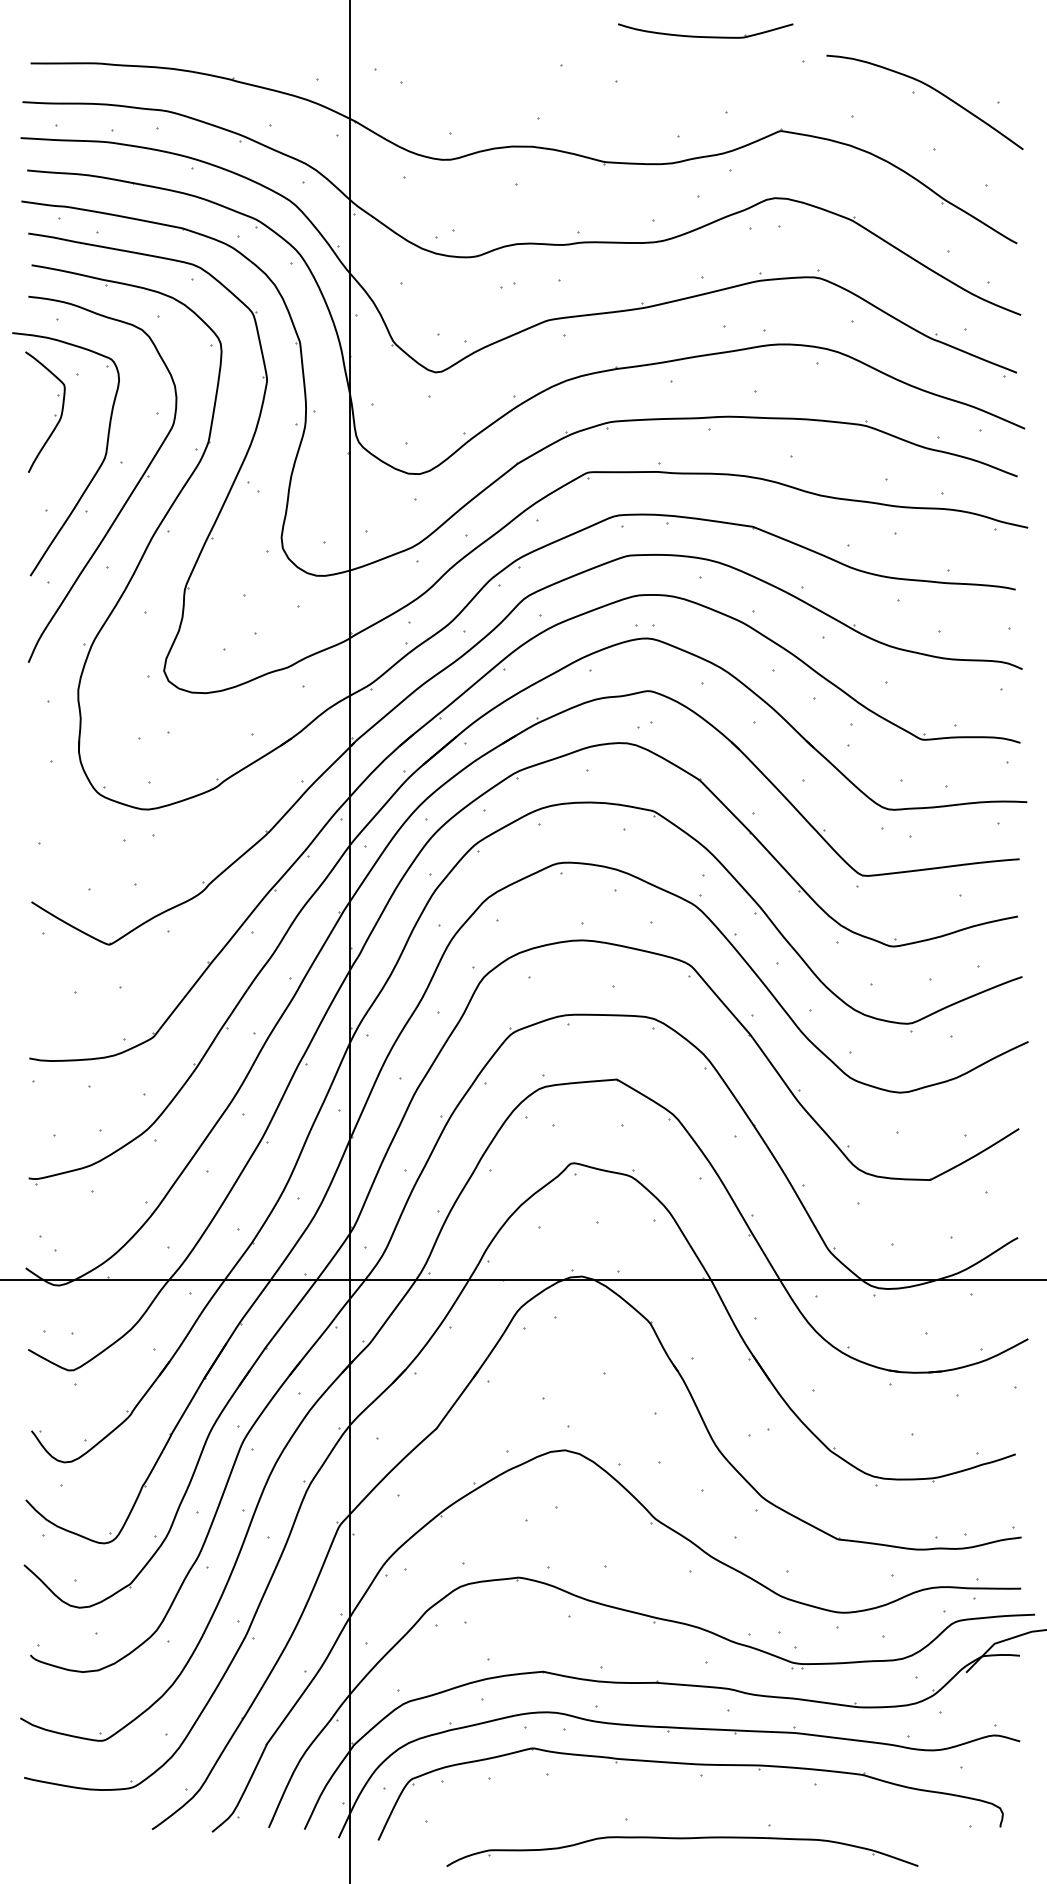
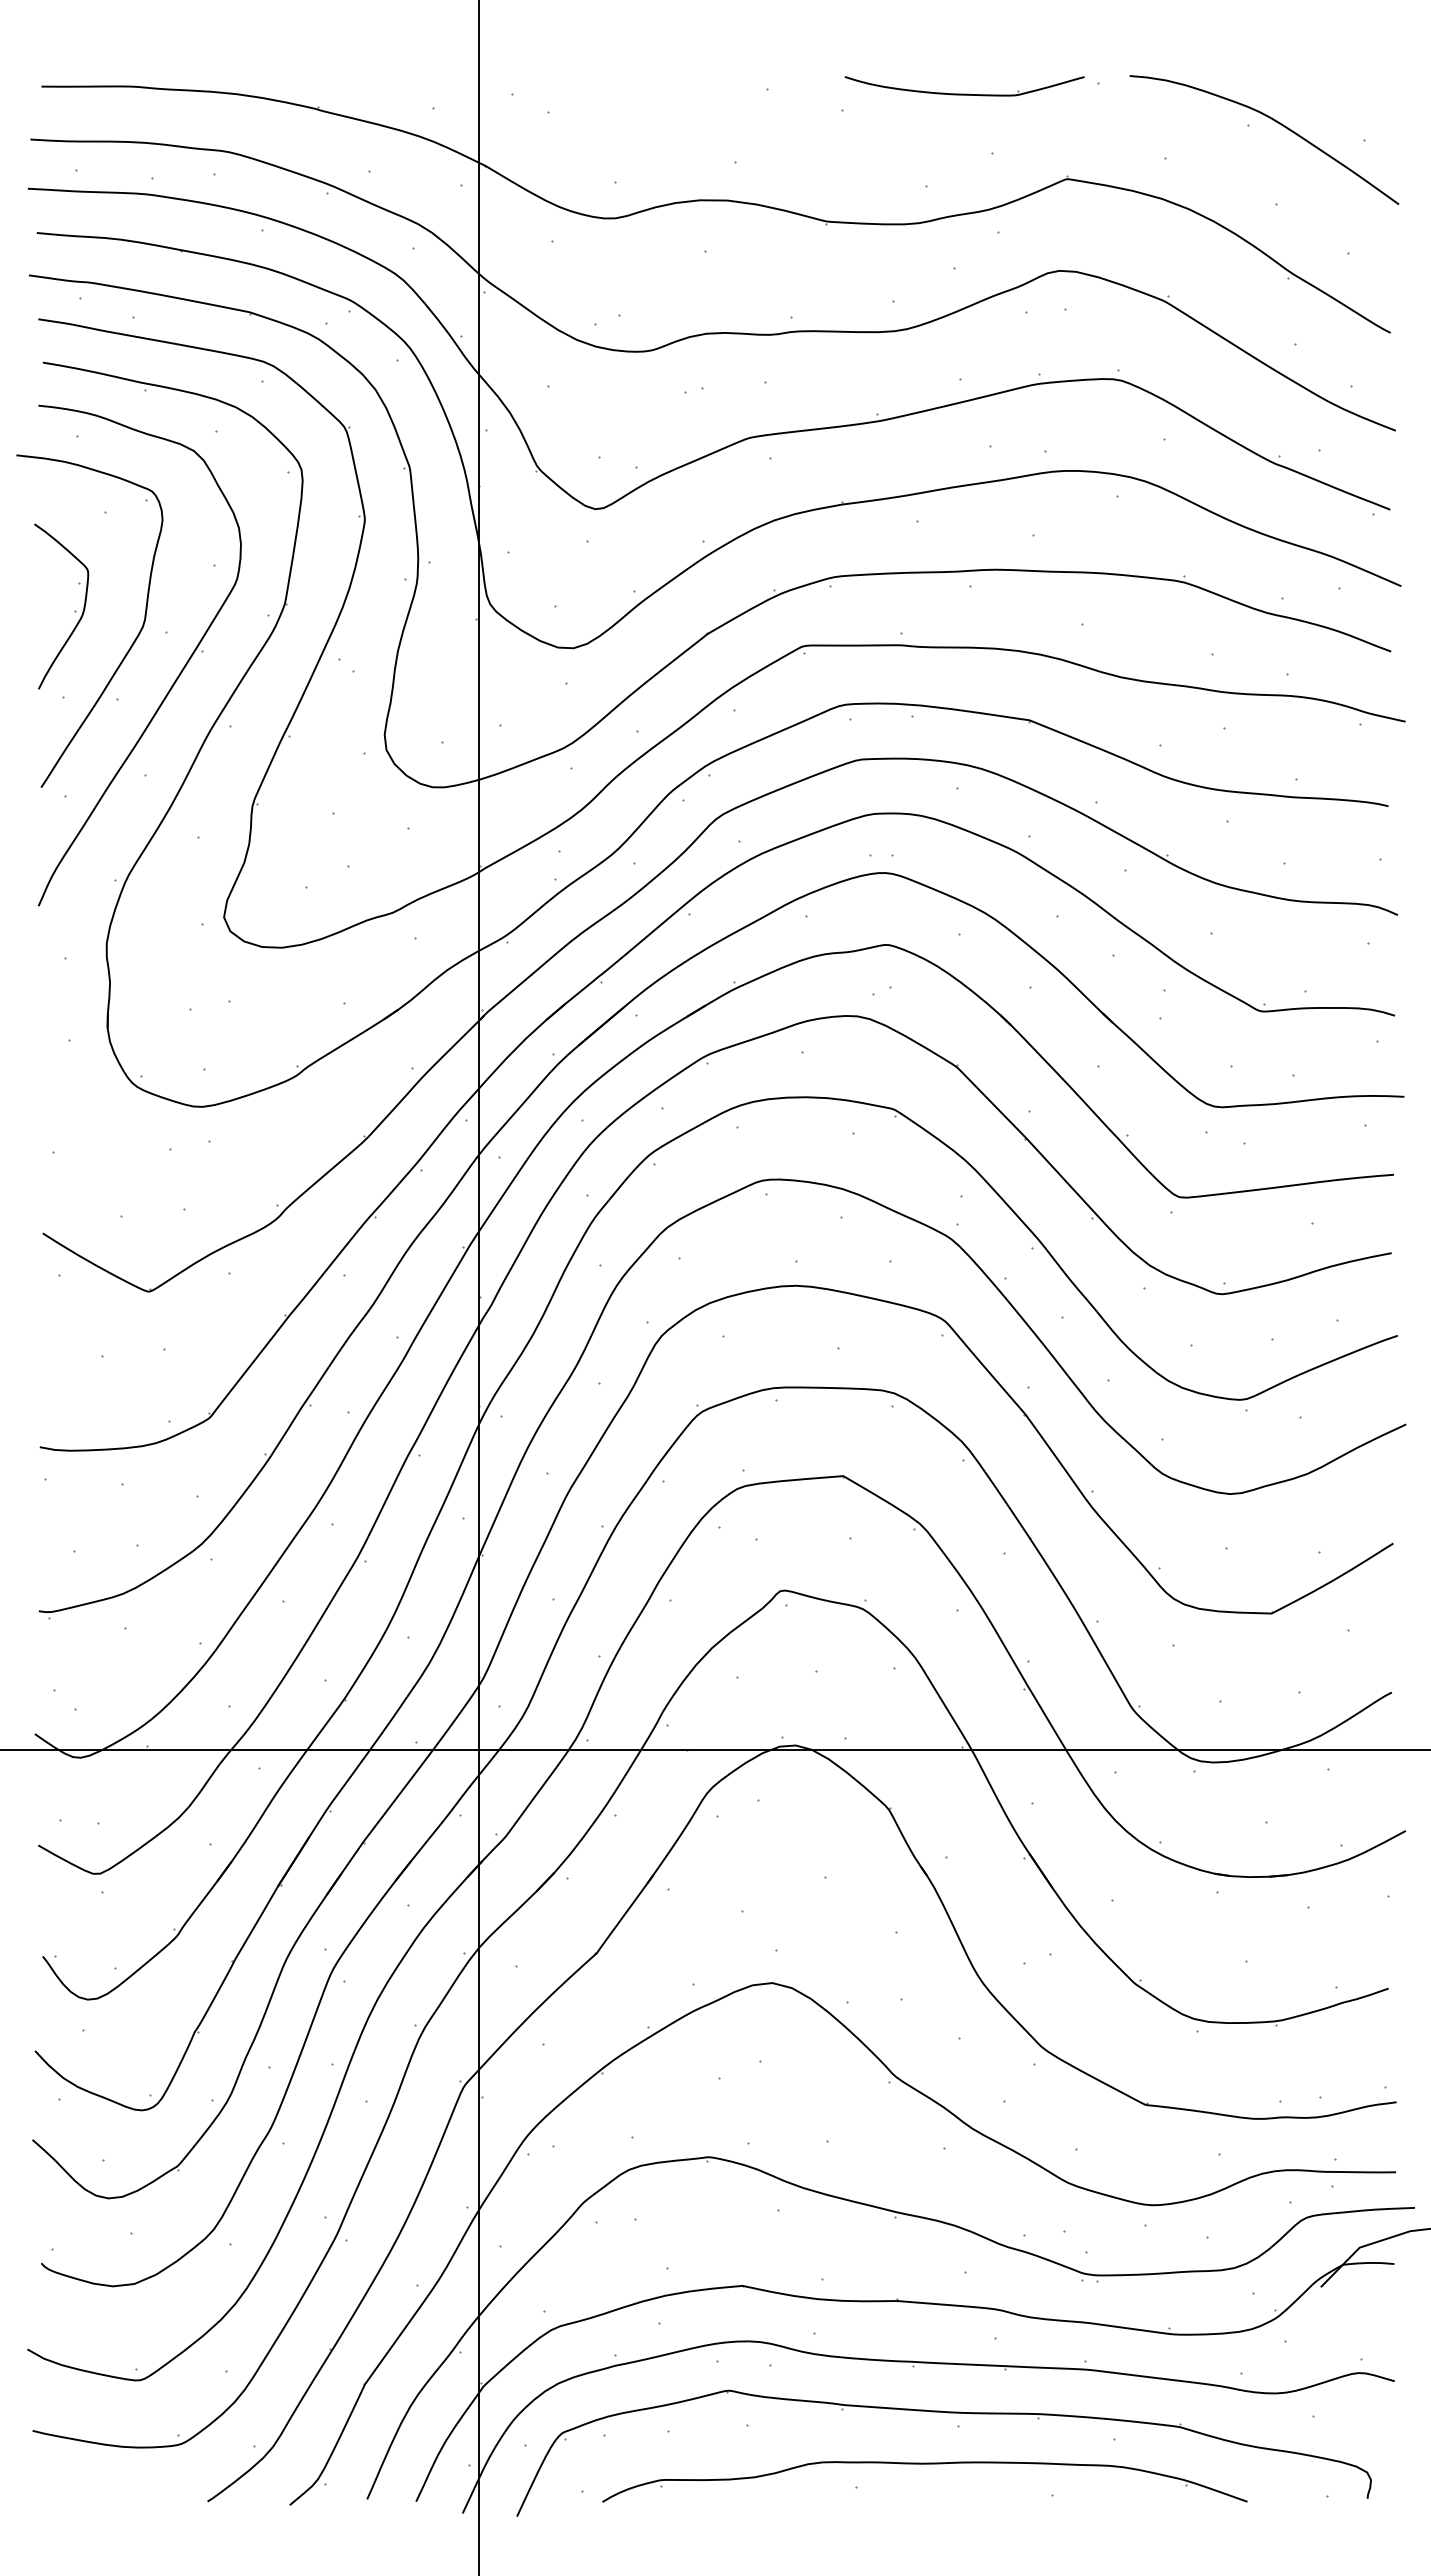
part: (705, 36) -> (964, 93), moved
part: (54, 415) -> (74, 611), moved
part: (682, 1838) -> (924, 2464), moved

